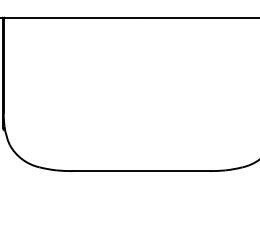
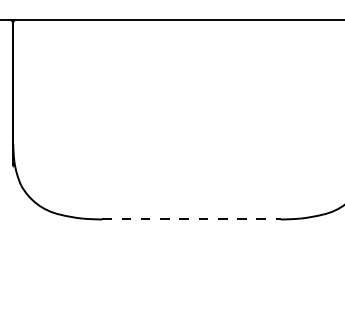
line: (141, 171) -> (191, 219), solid -> dashed

